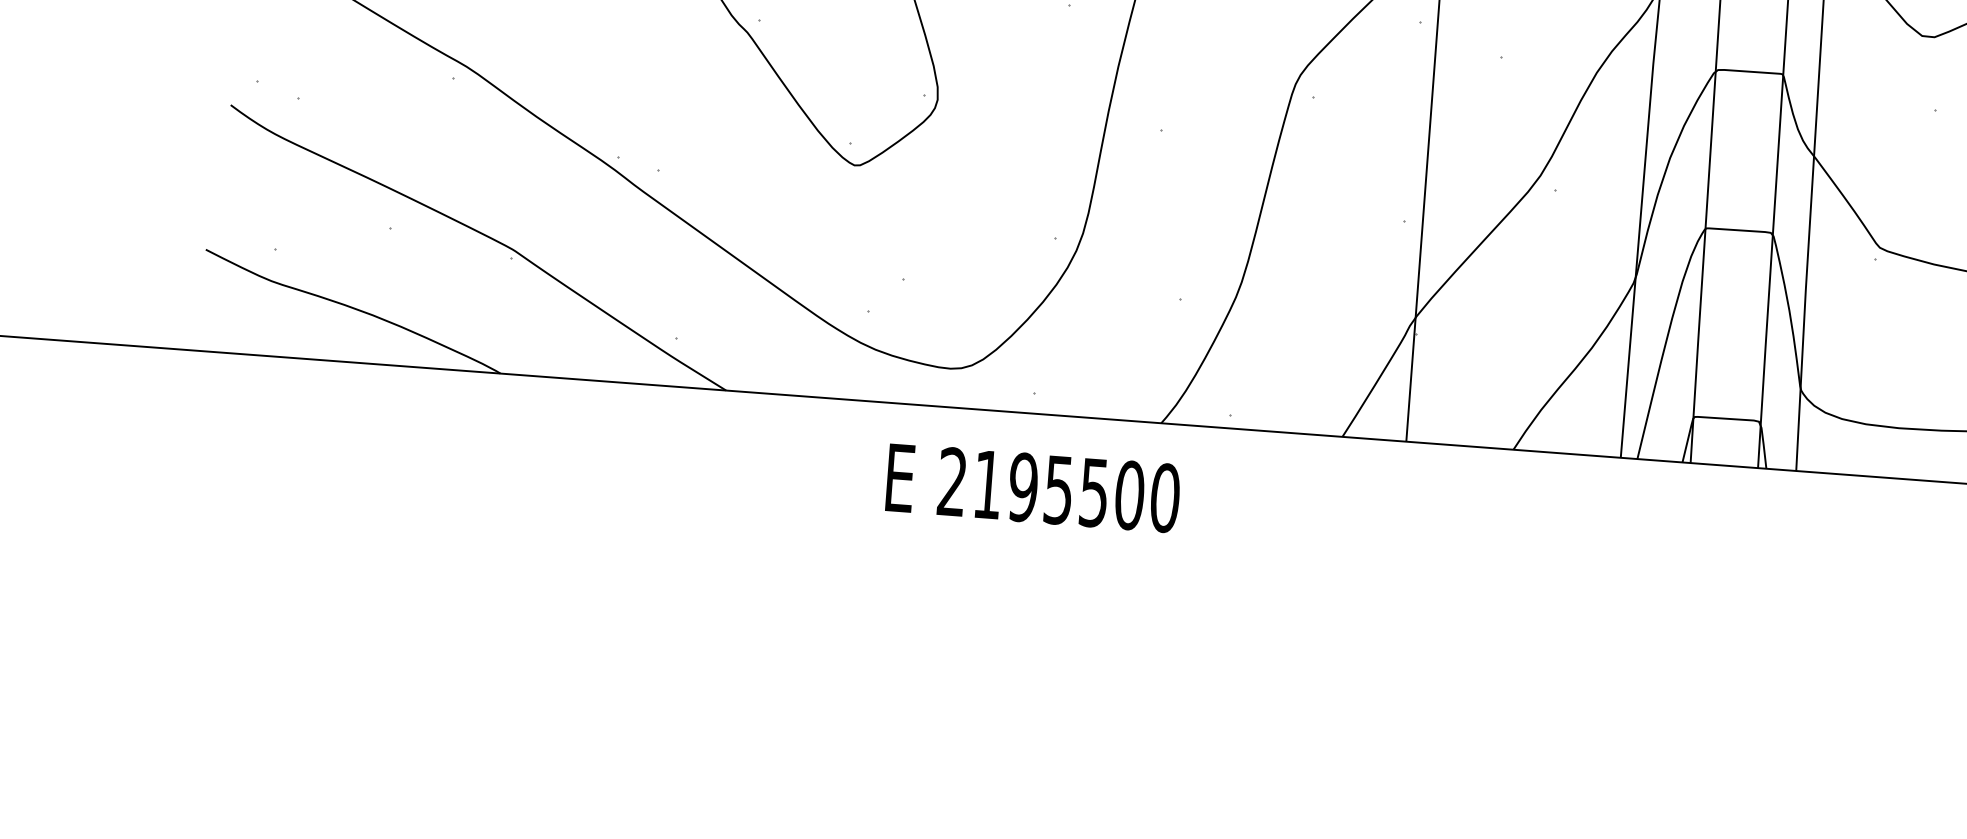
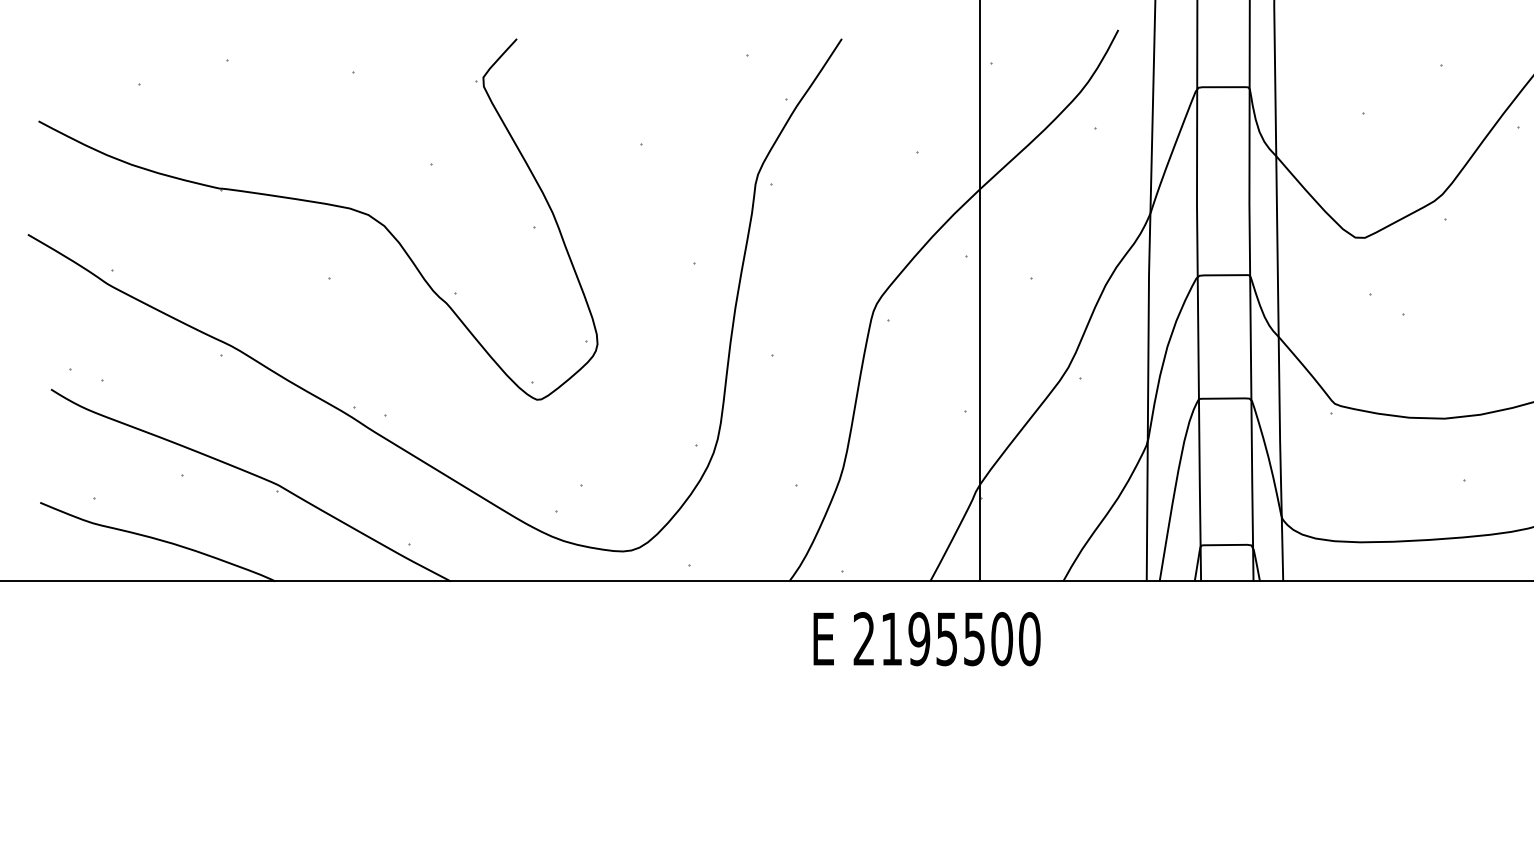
text: (1032, 488) -> (926, 639), moved

